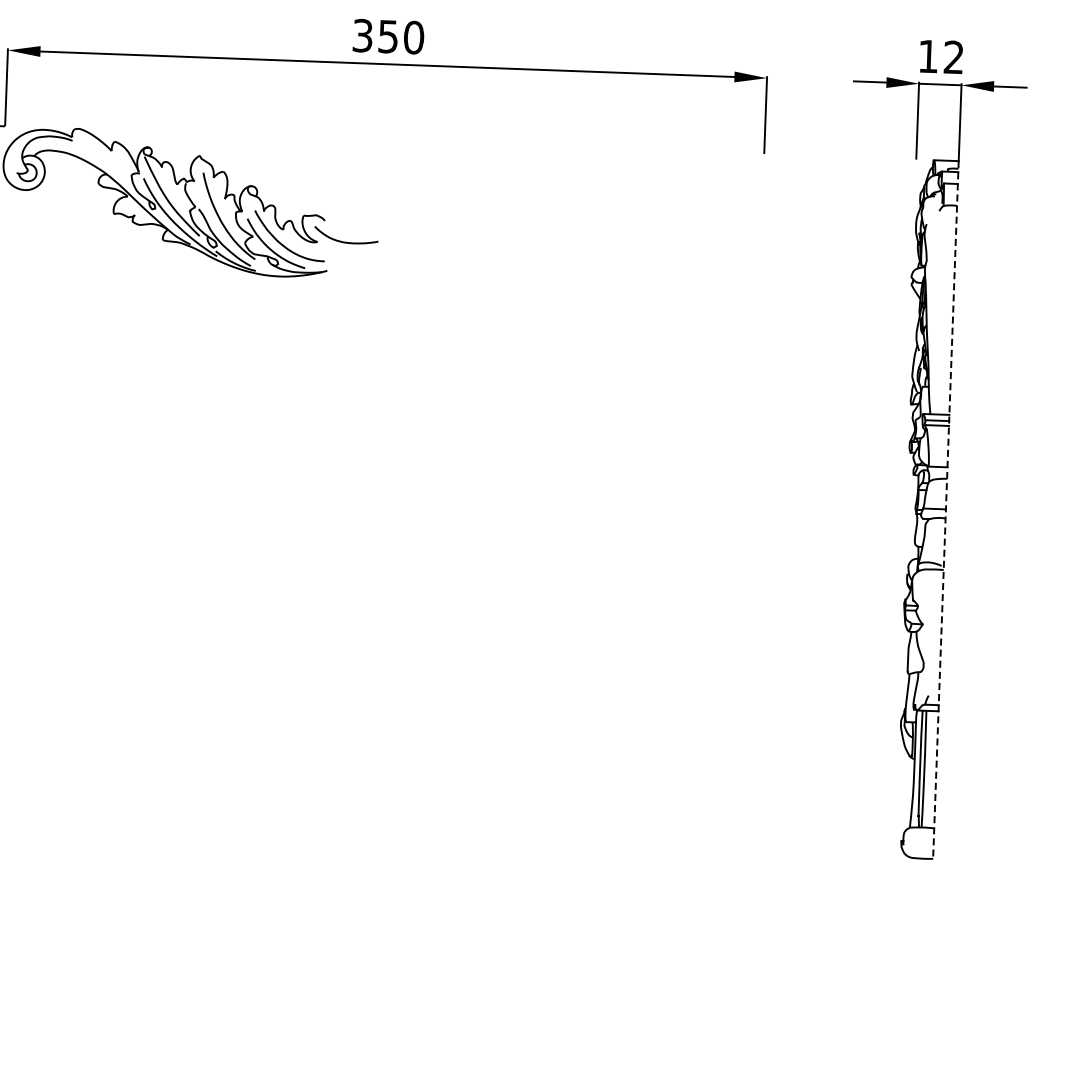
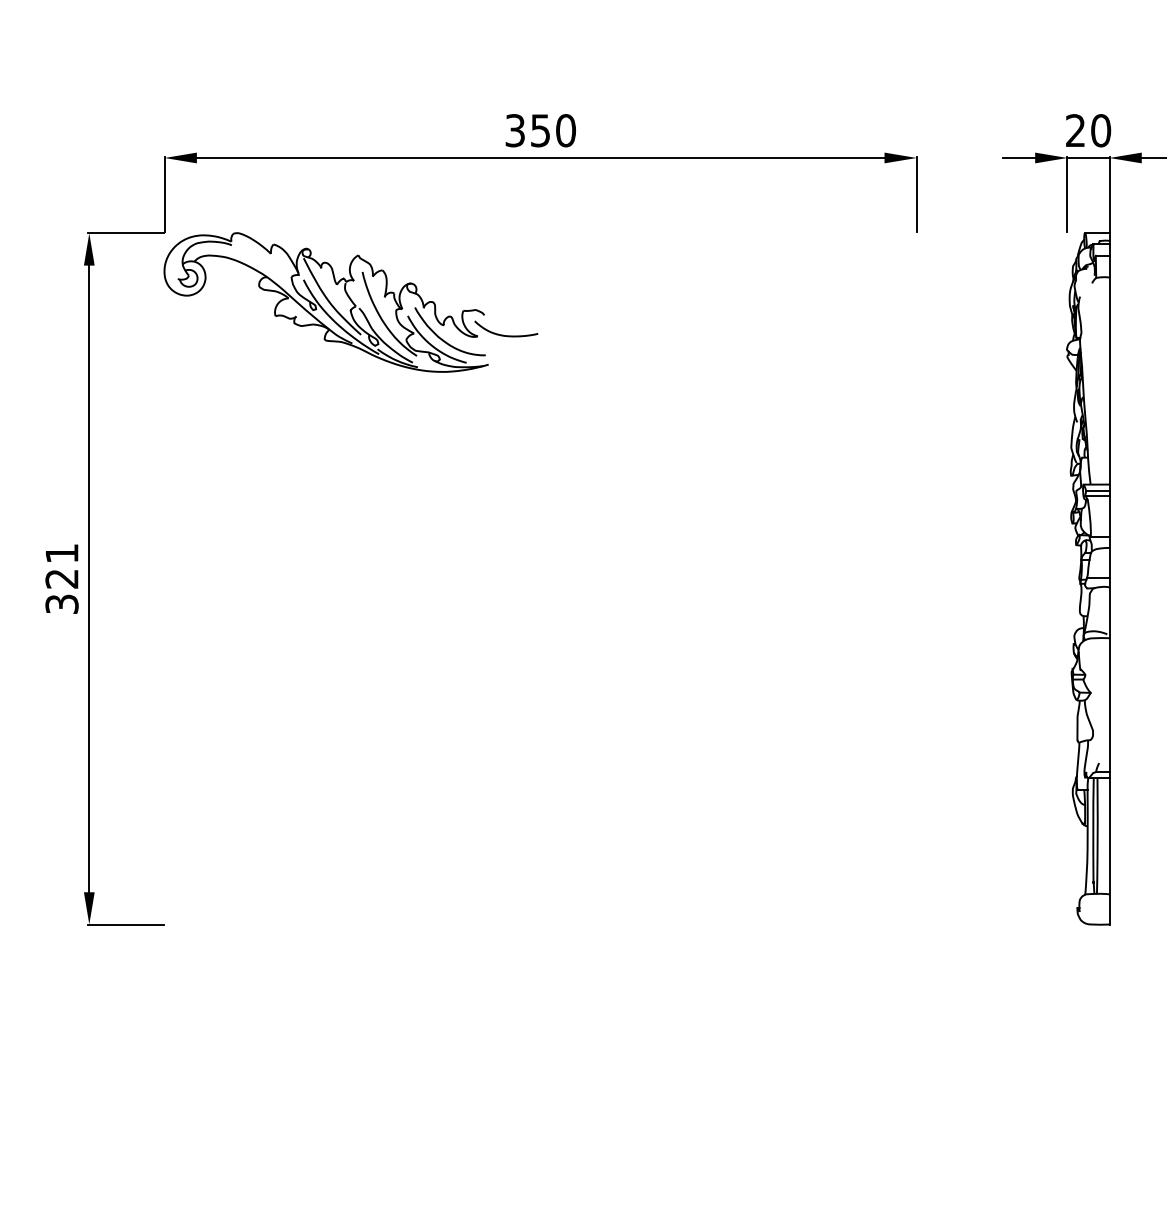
text: (941, 56) -> (1088, 130), 12 -> 20
line: (945, 509) -> (1109, 578), dashed -> solid

